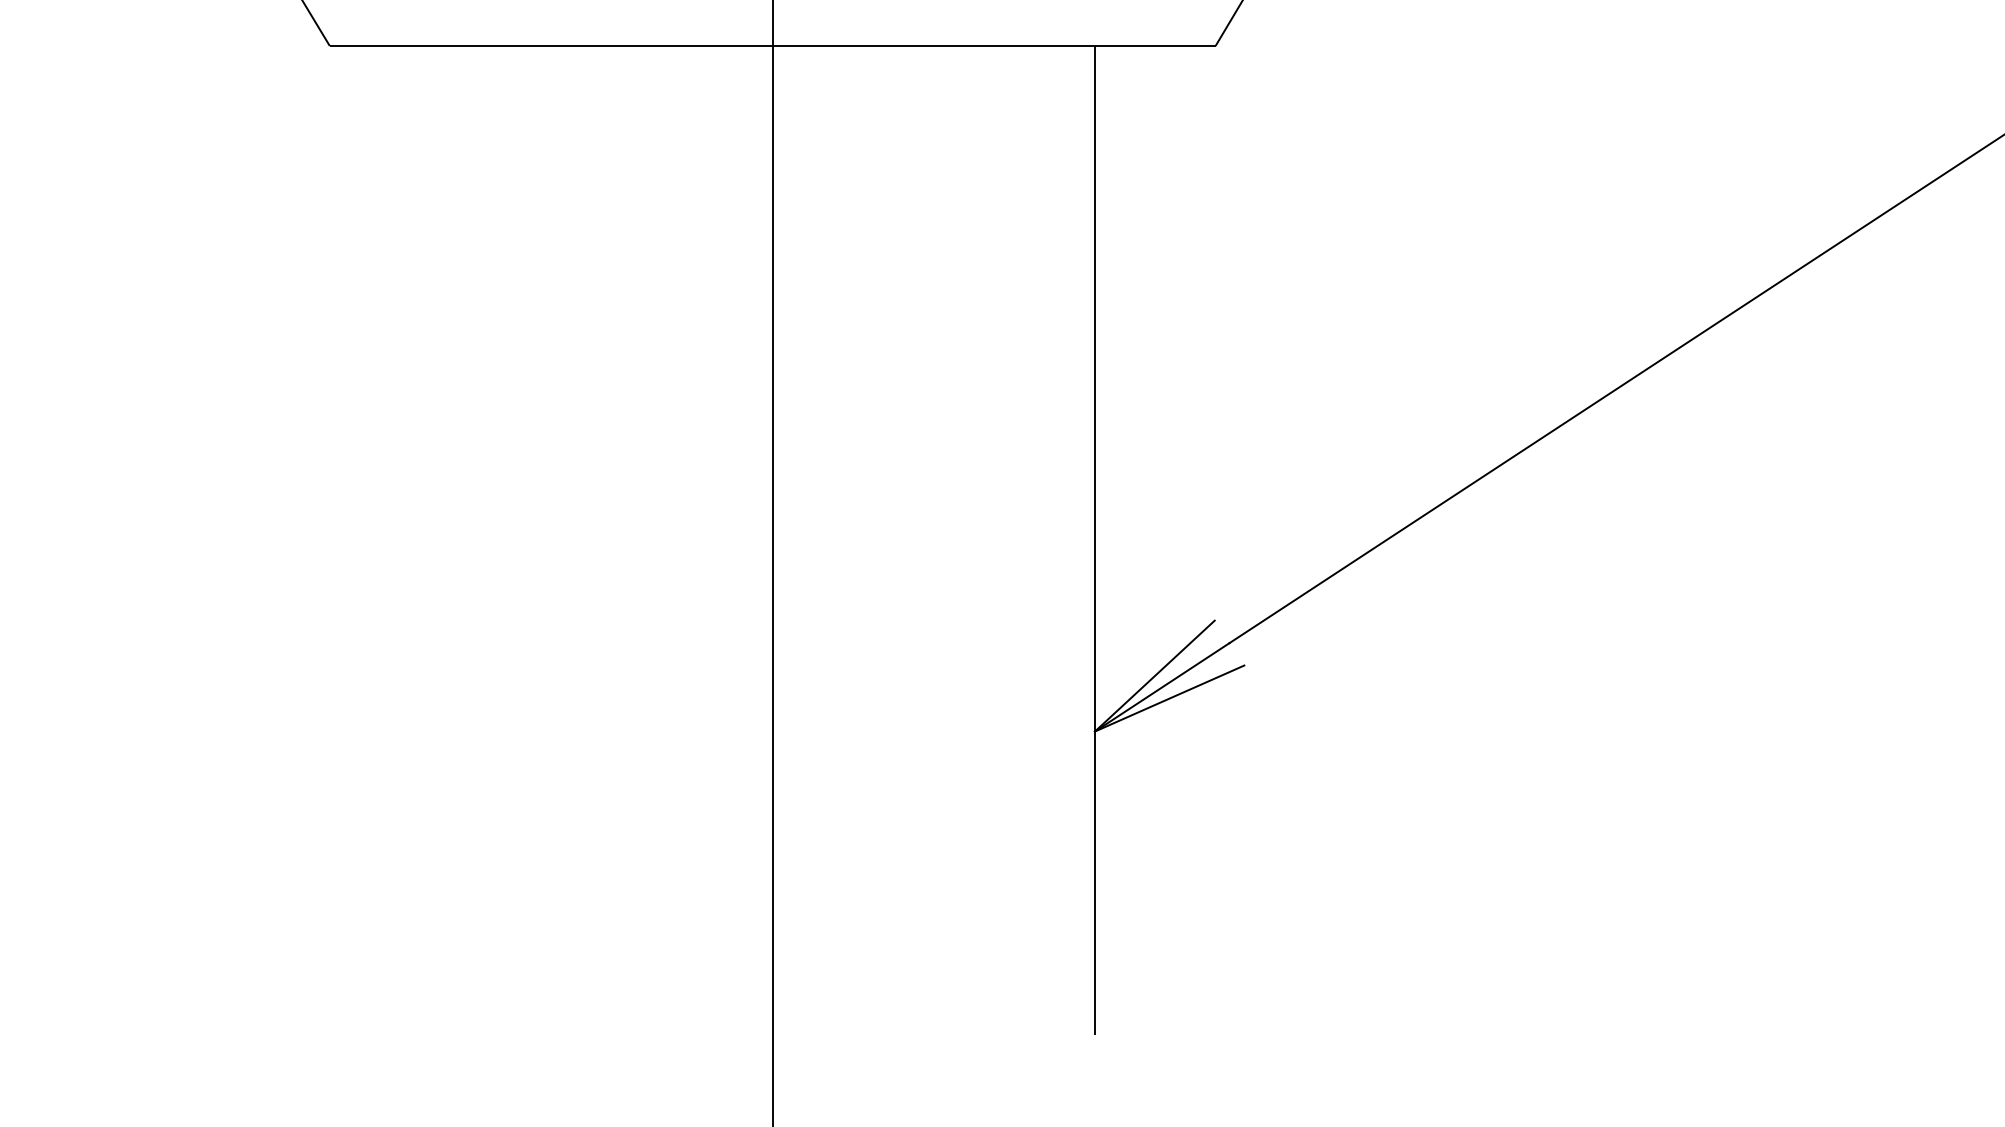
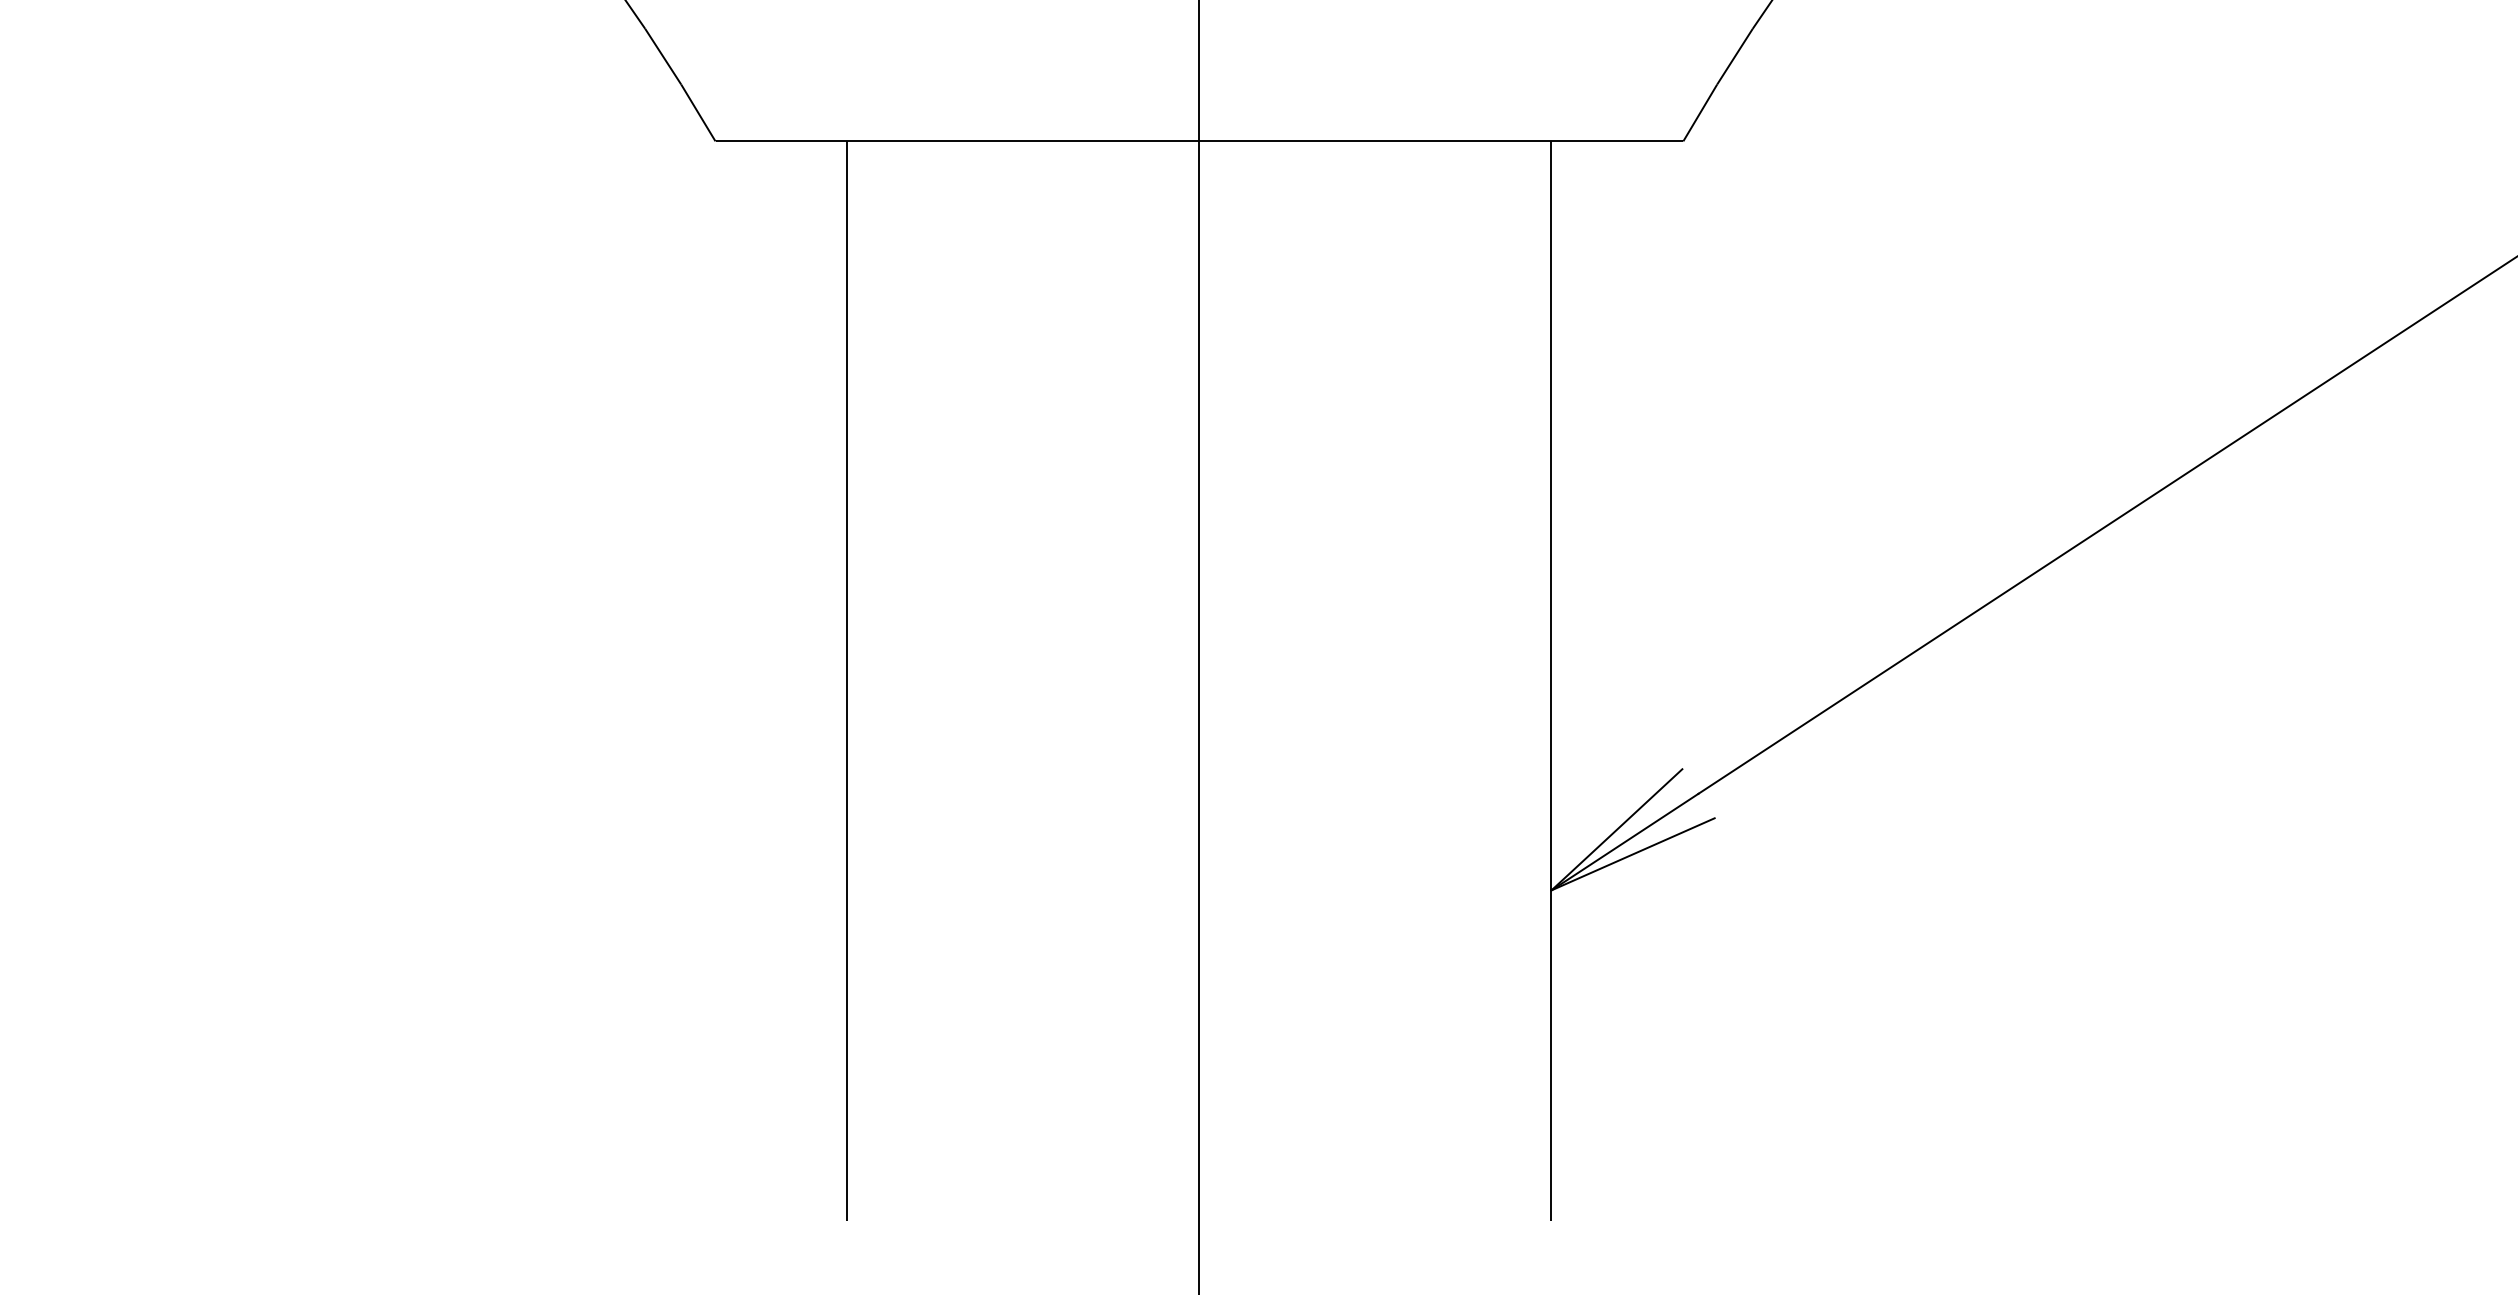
line: (450, 540) -> (847, 681), added

